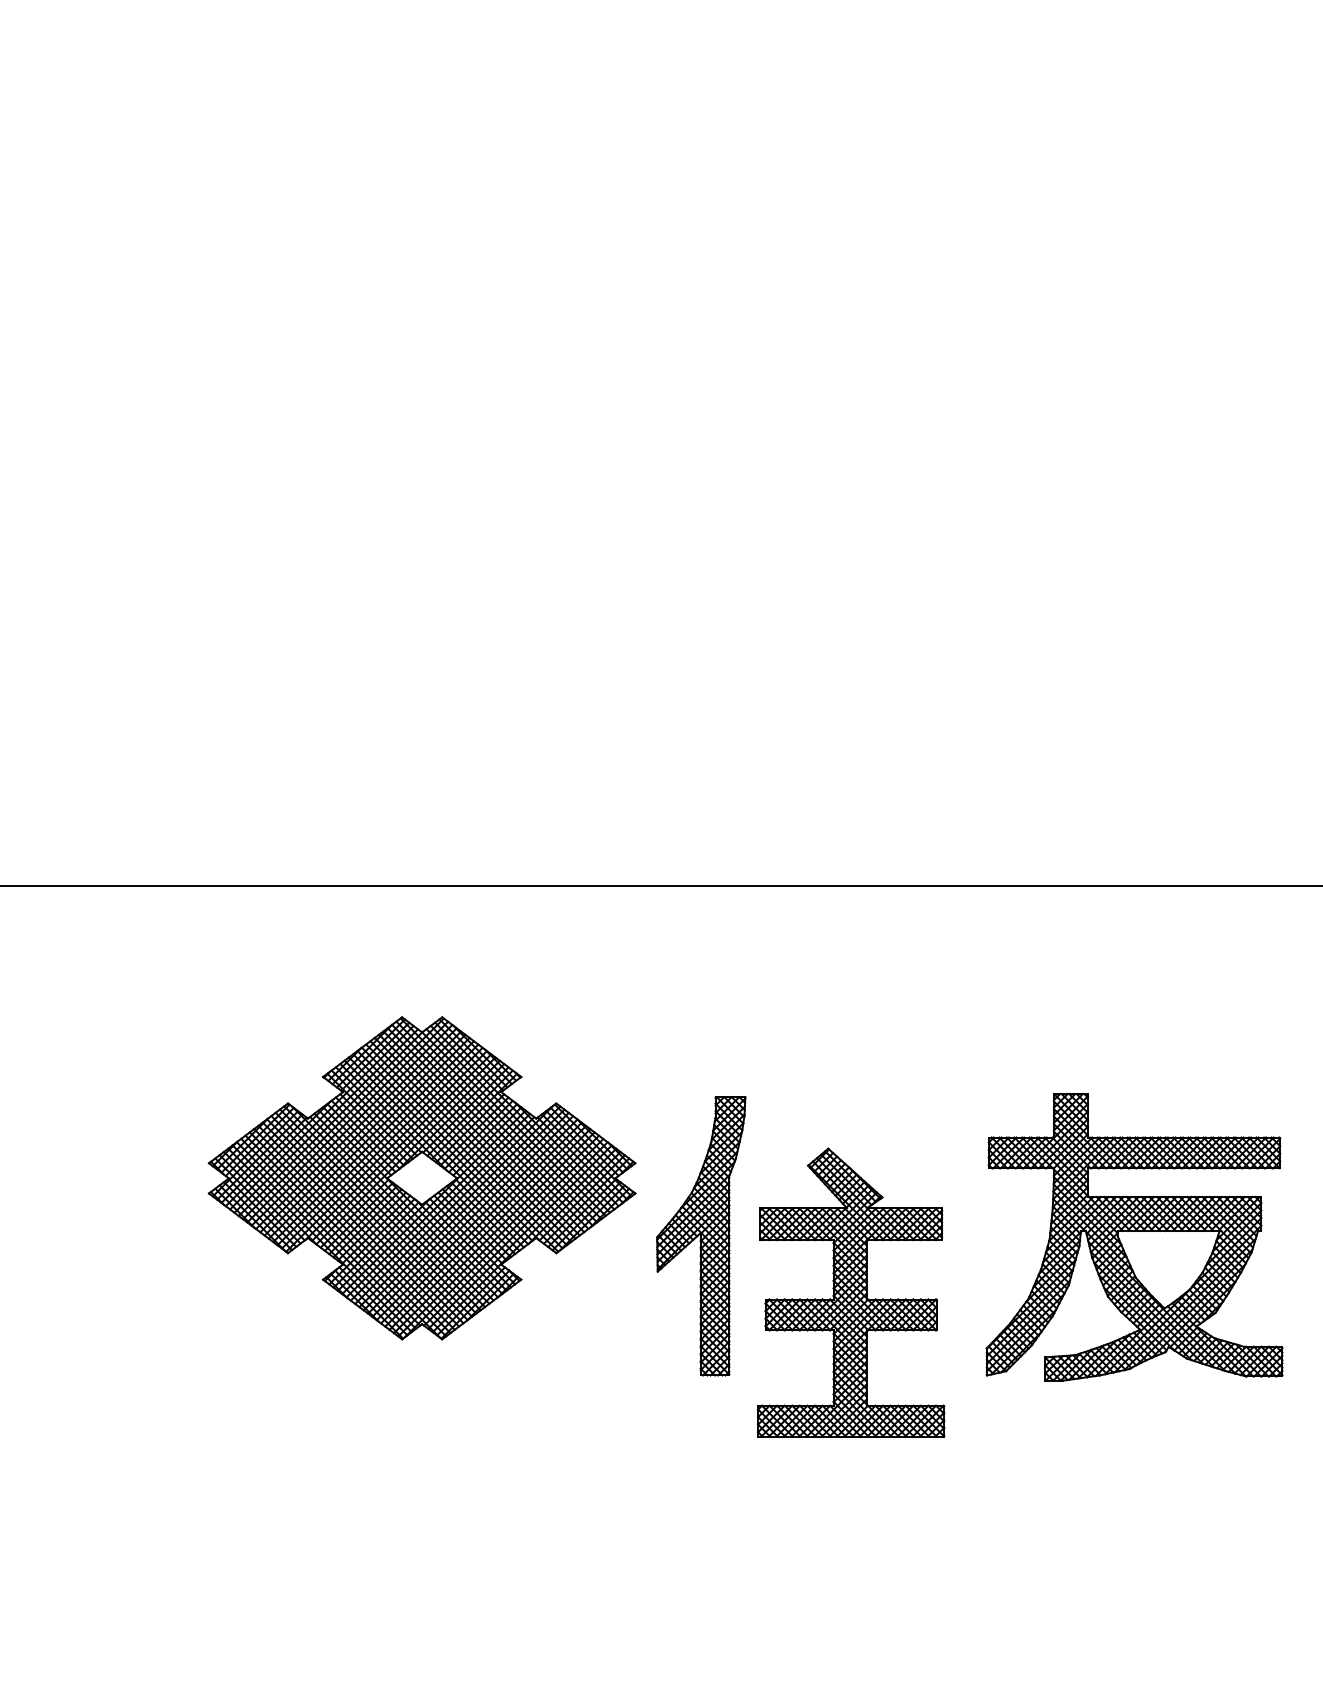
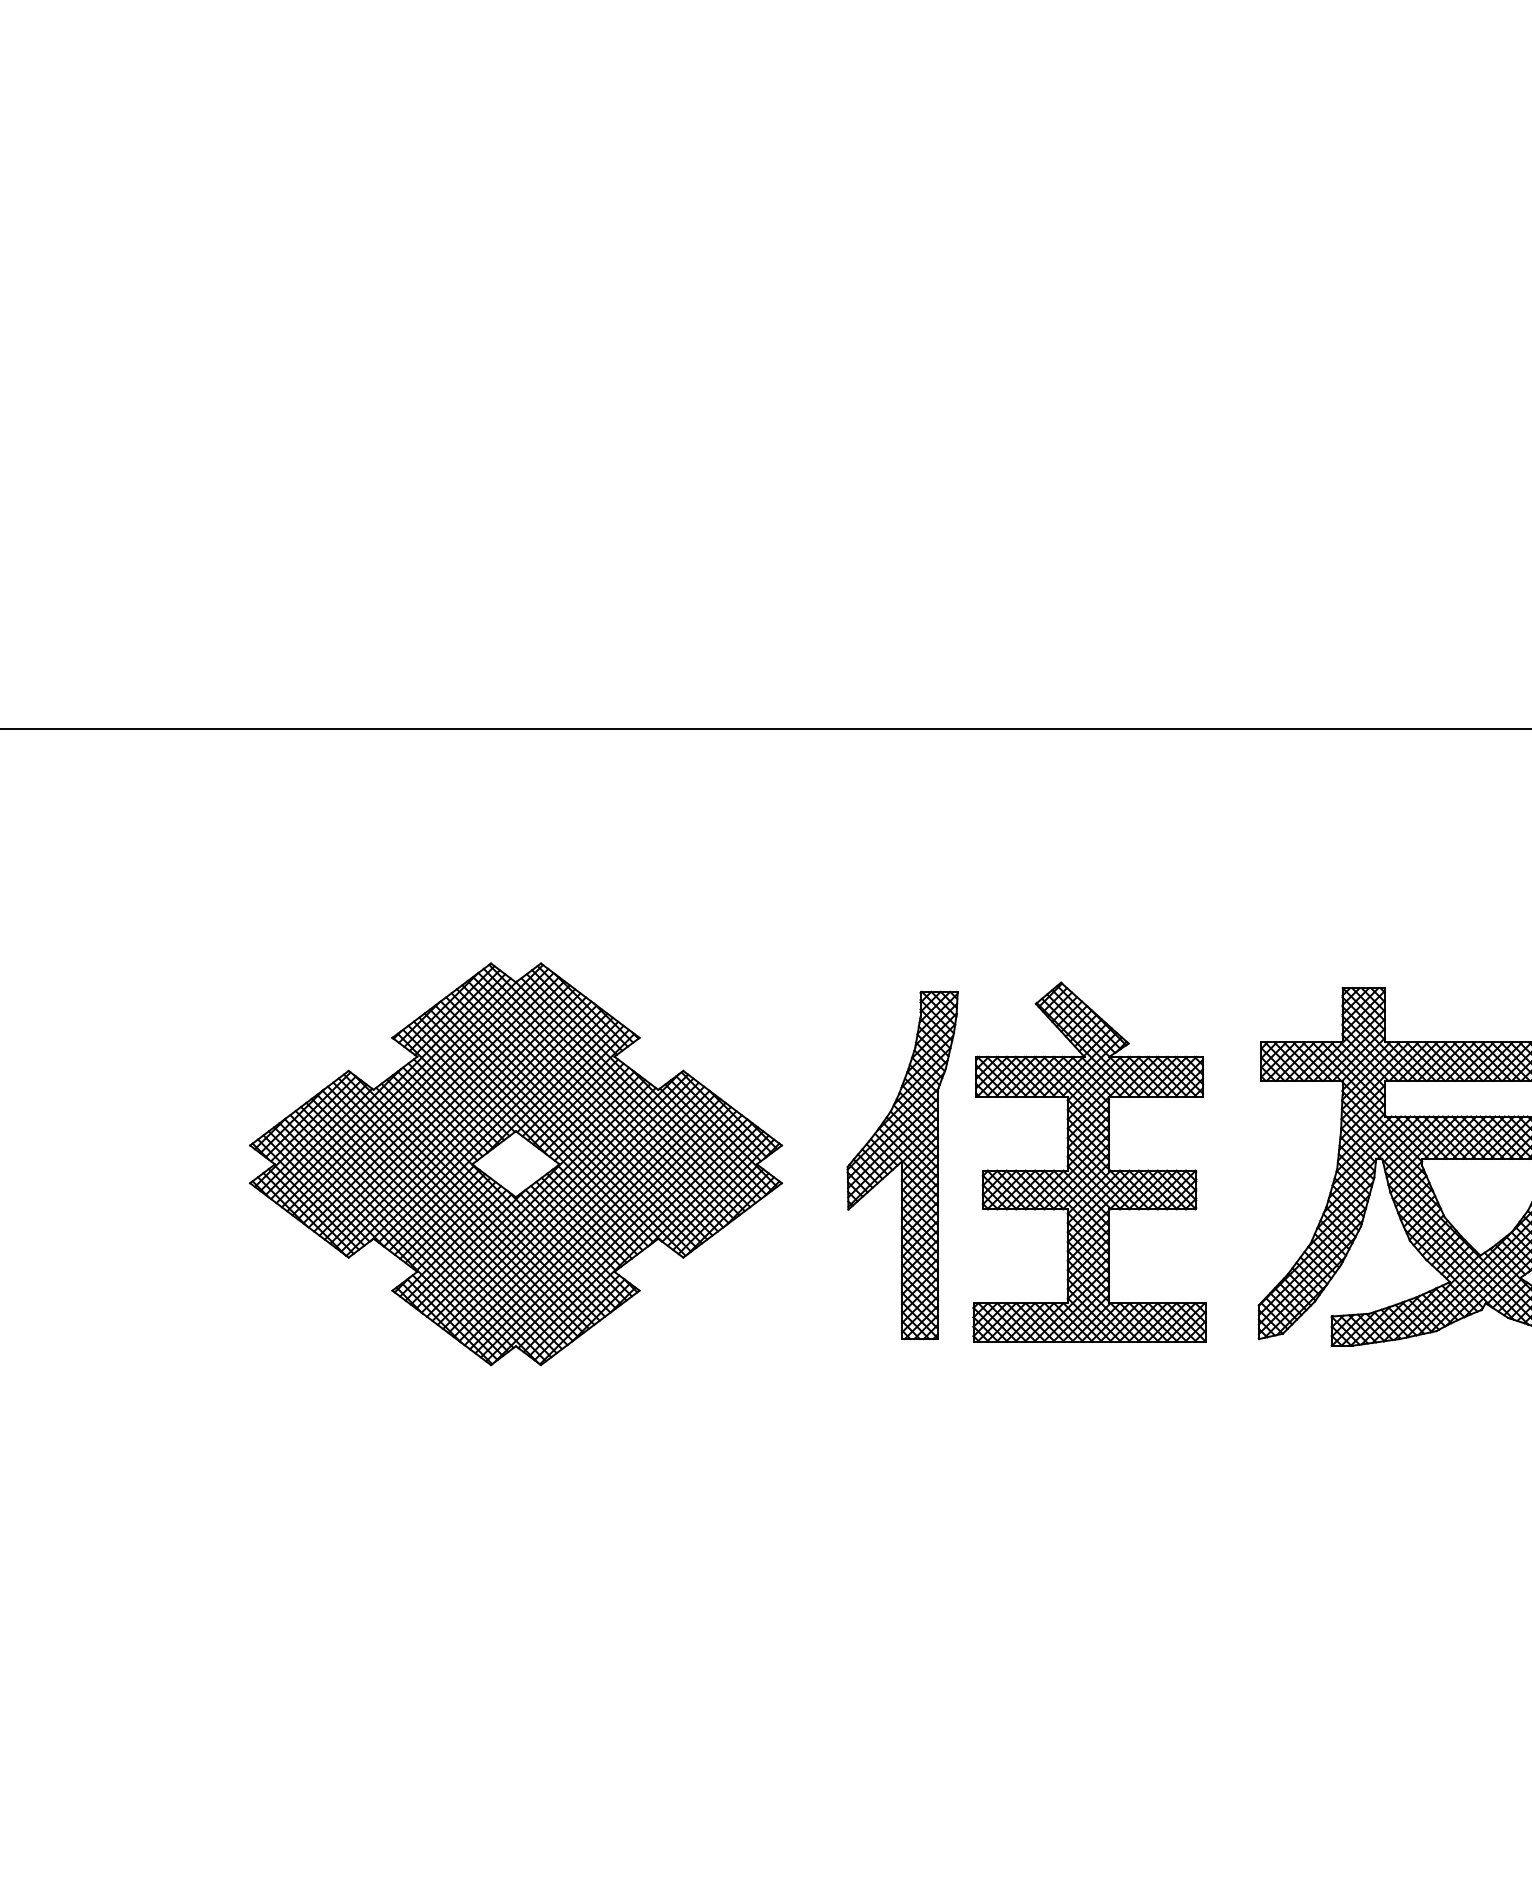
part: (421, 1178) -> (515, 1164), moved
part: (850, 1292) -> (1088, 1162), moved

